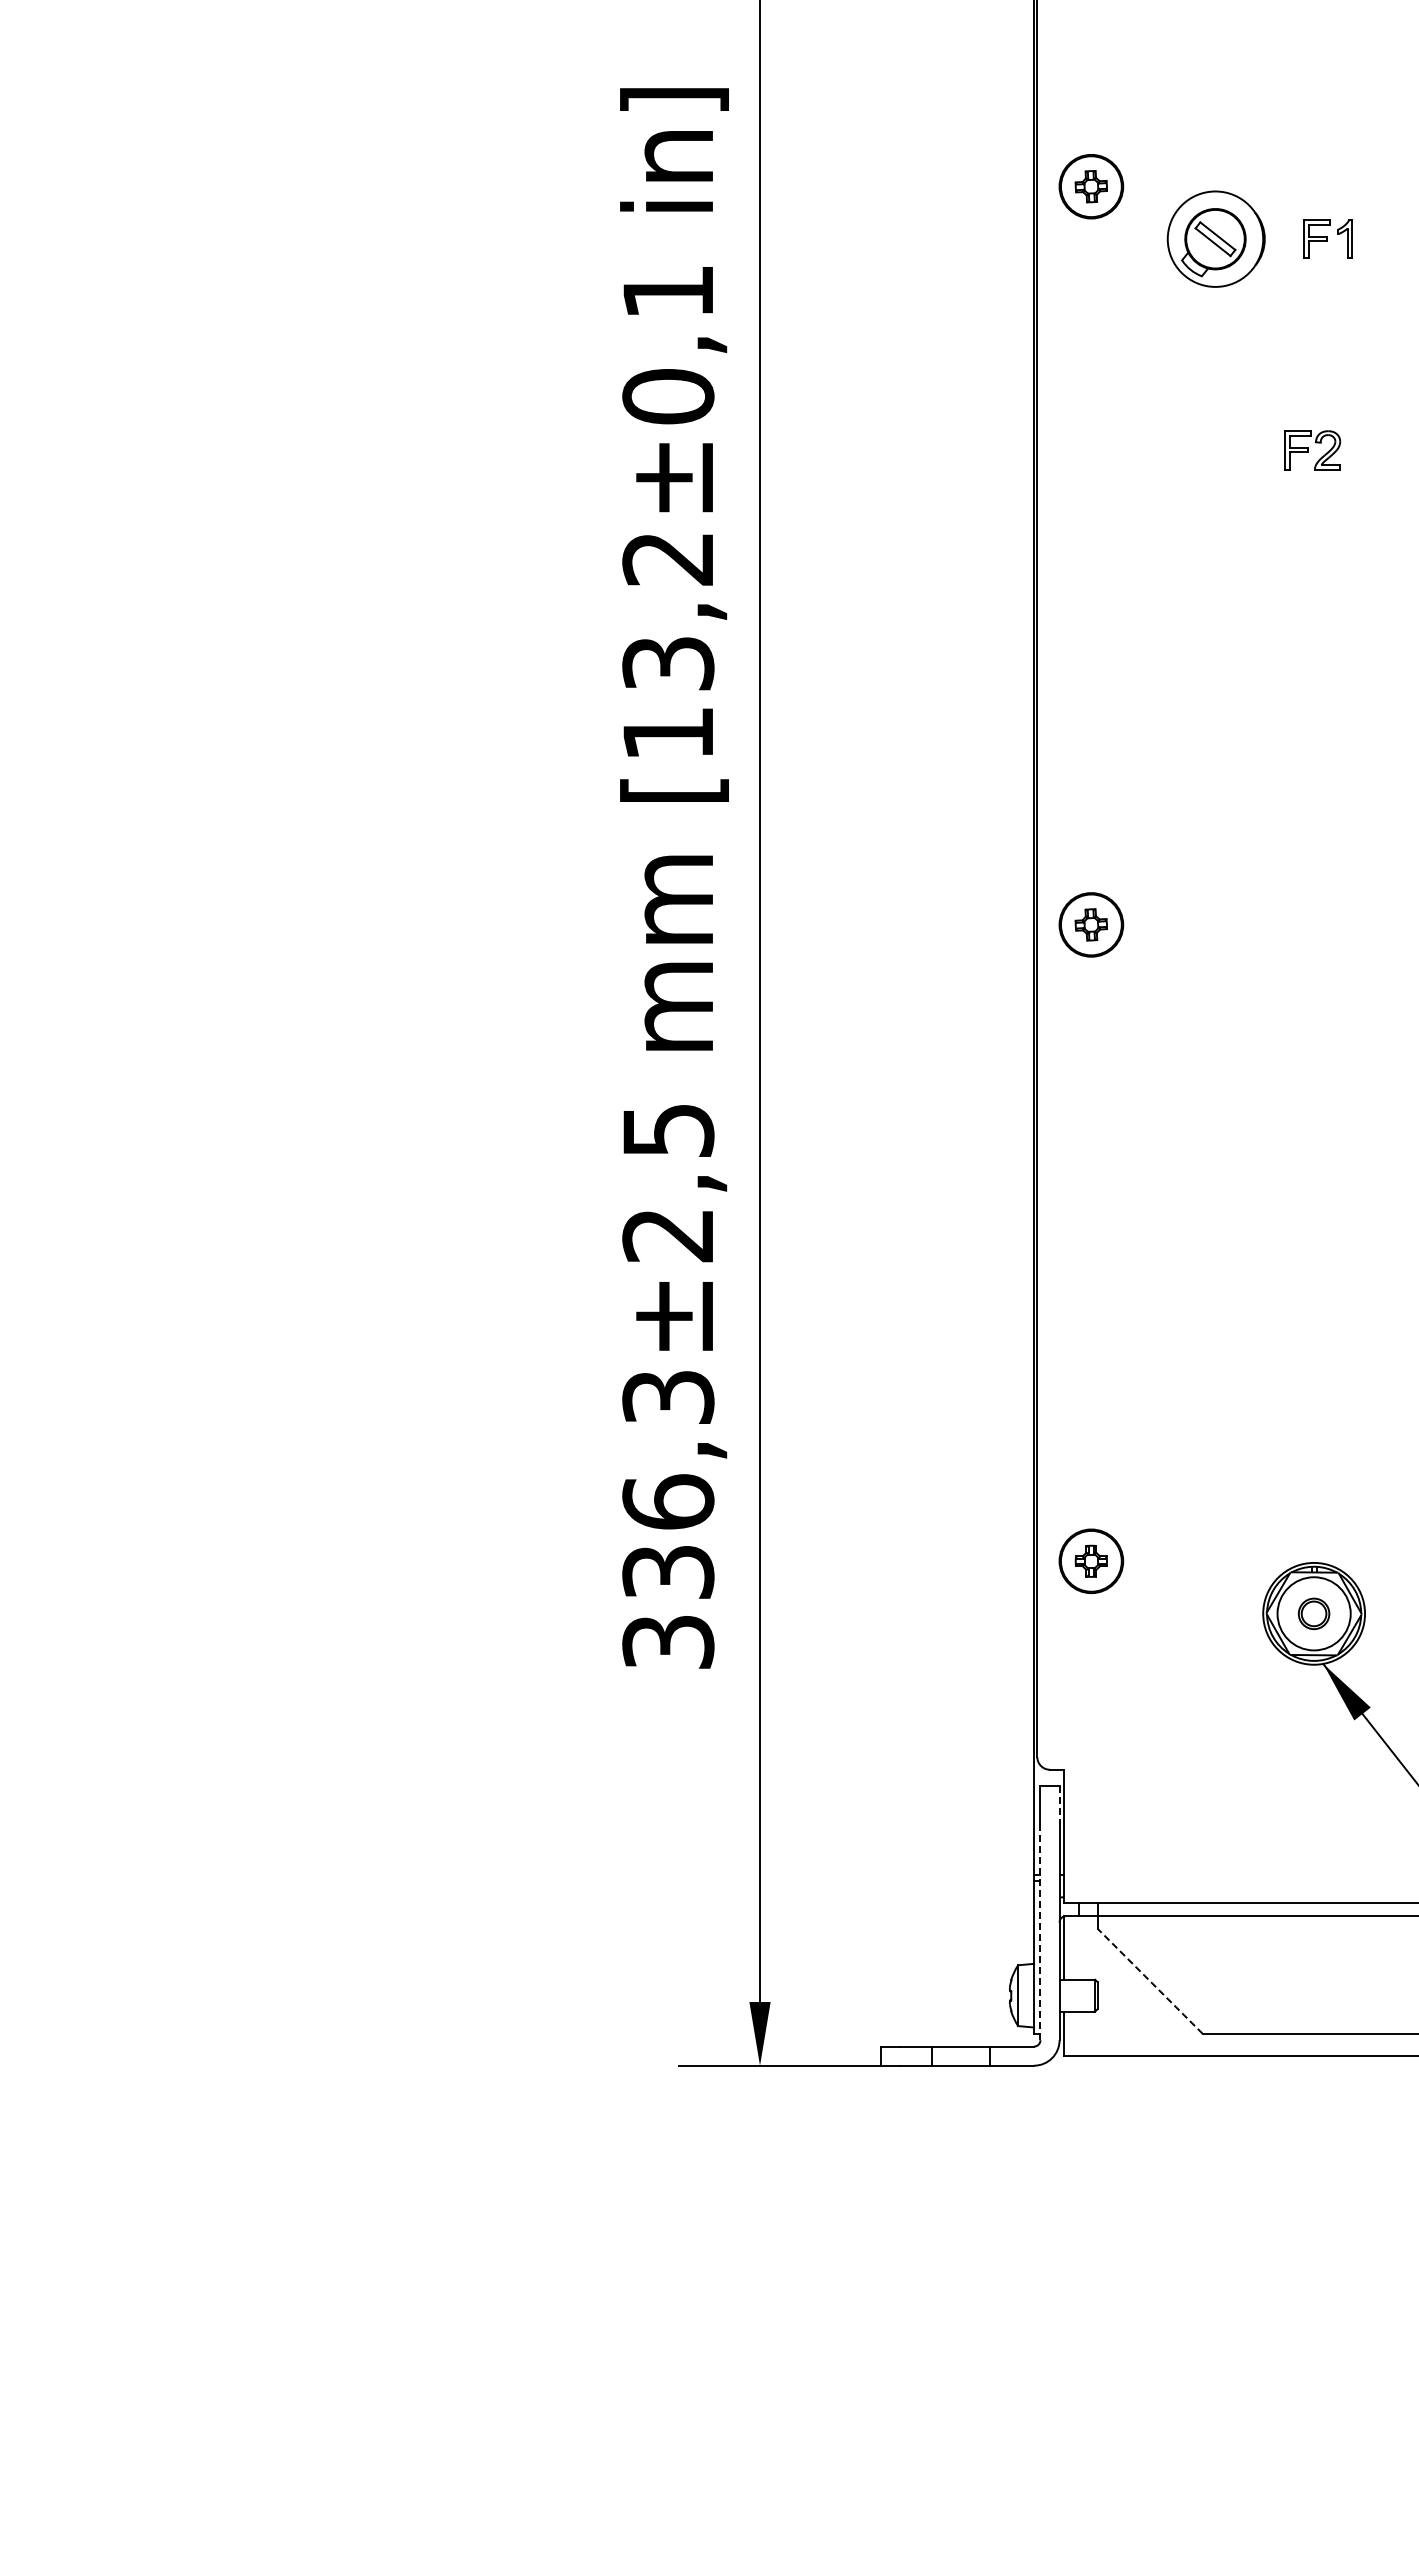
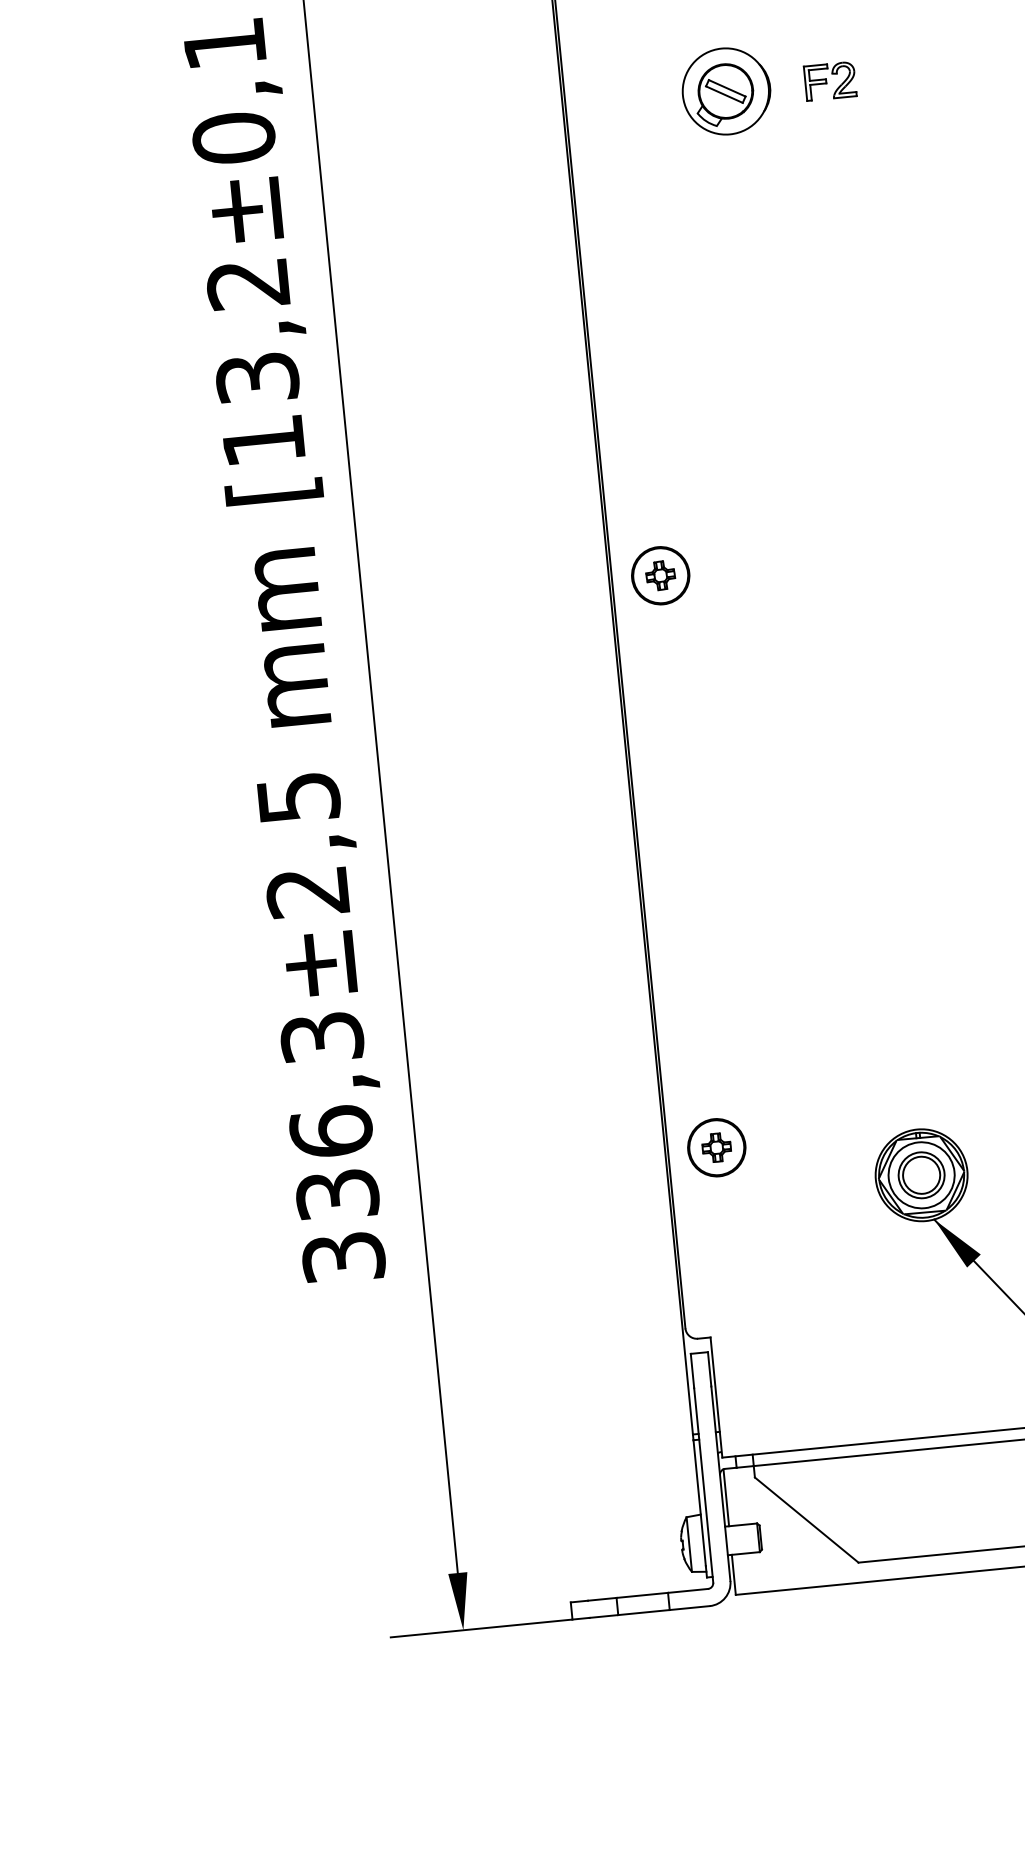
part: (1215, 397) -> (725, 90), added
part: (1312, 450) -> (830, 81), moved
part: (1313, 1613) -> (921, 1175), size x1.67
line: (1059, 1805) -> (709, 1370), dashed -> solid
line: (1040, 1932) -> (703, 1485), dashed -> solid
line: (1149, 1981) -> (806, 1520), dashed -> solid

